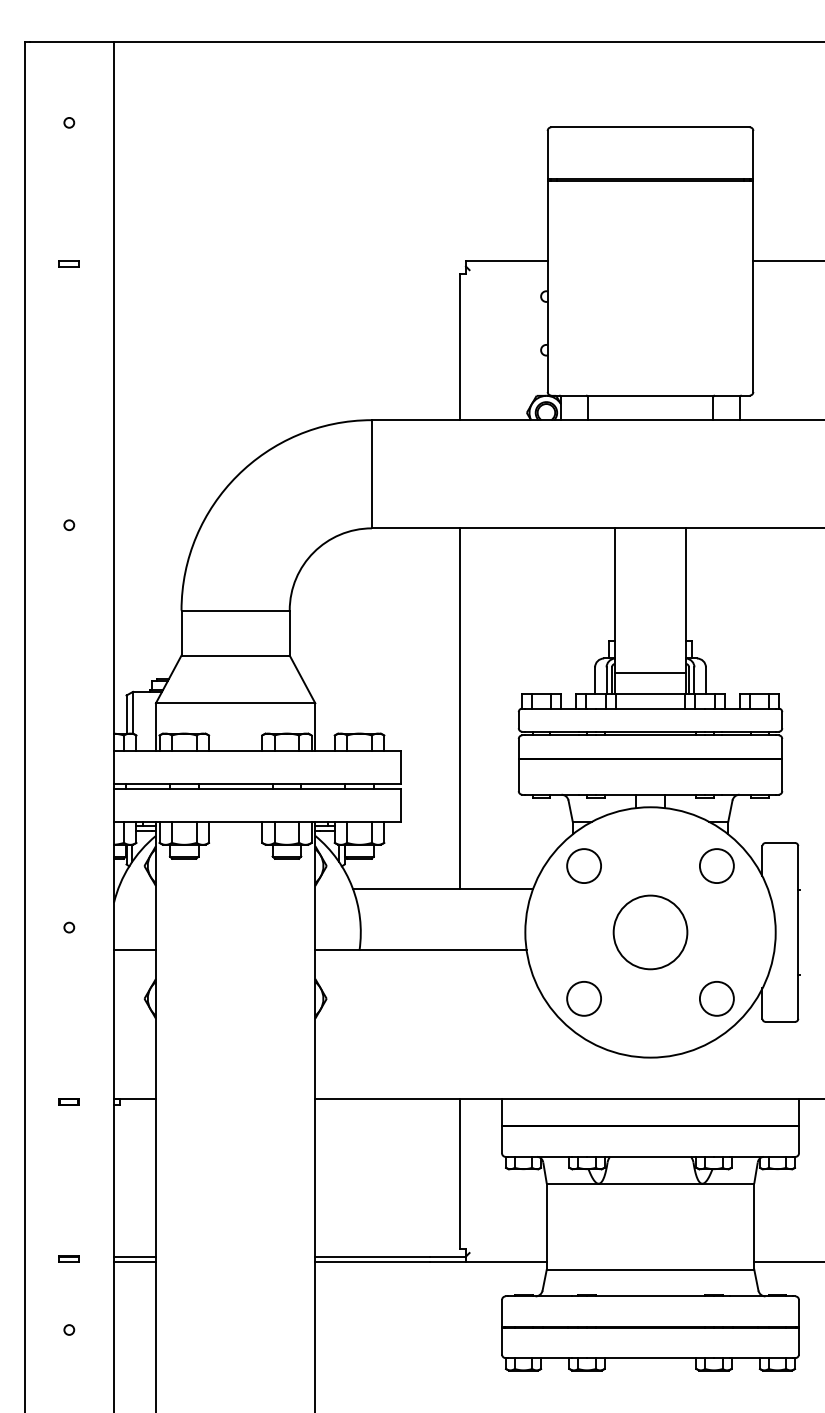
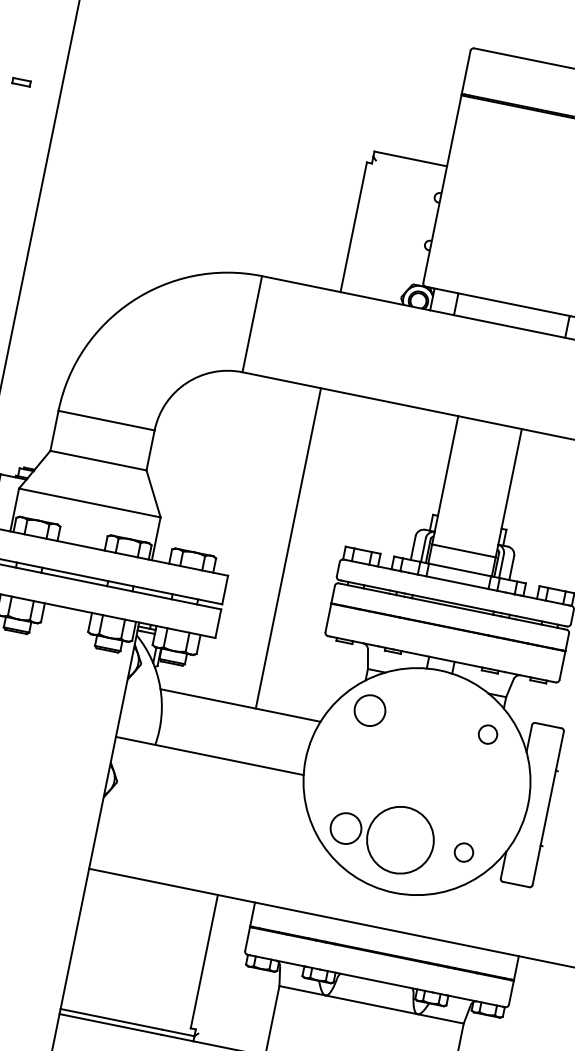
circle: (716, 865) -> (487, 734), size x0.6
circle: (650, 932) -> (400, 840), moved
circle: (716, 998) -> (463, 852), size x0.6

